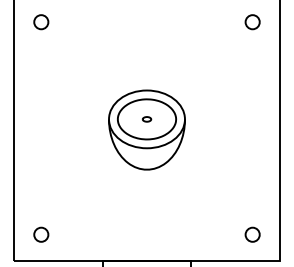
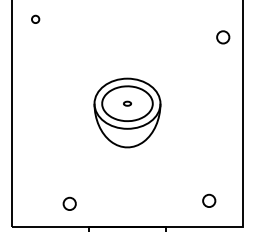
circle: (41, 22) -> (35, 19), size x0.6
circle: (252, 22) -> (223, 37), moved
circle: (41, 234) -> (69, 203), moved
circle: (252, 234) -> (209, 200), moved

